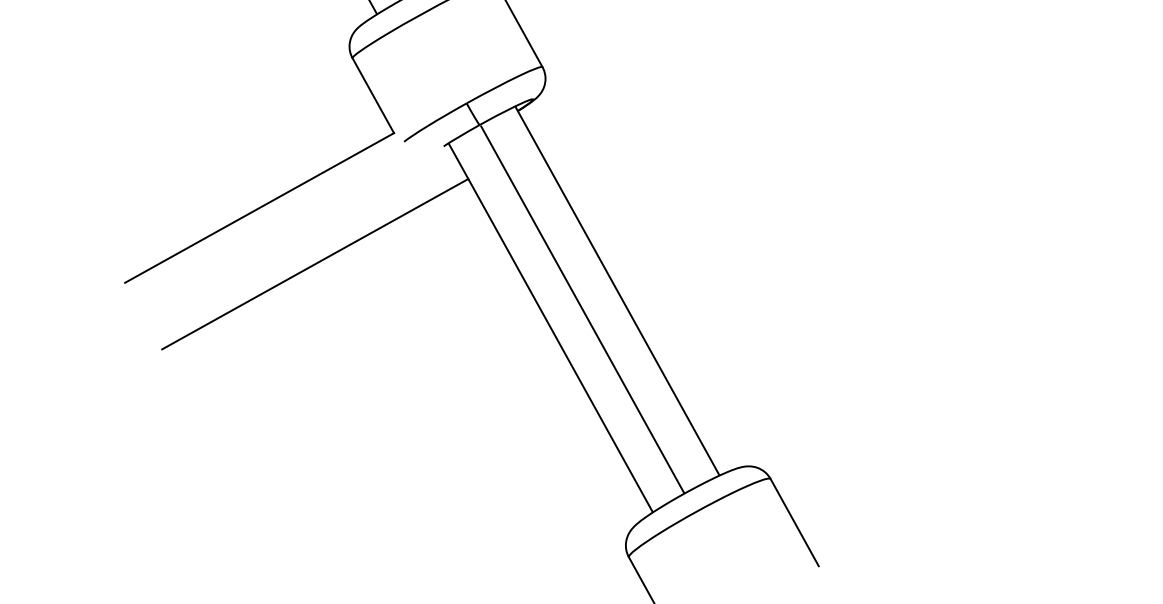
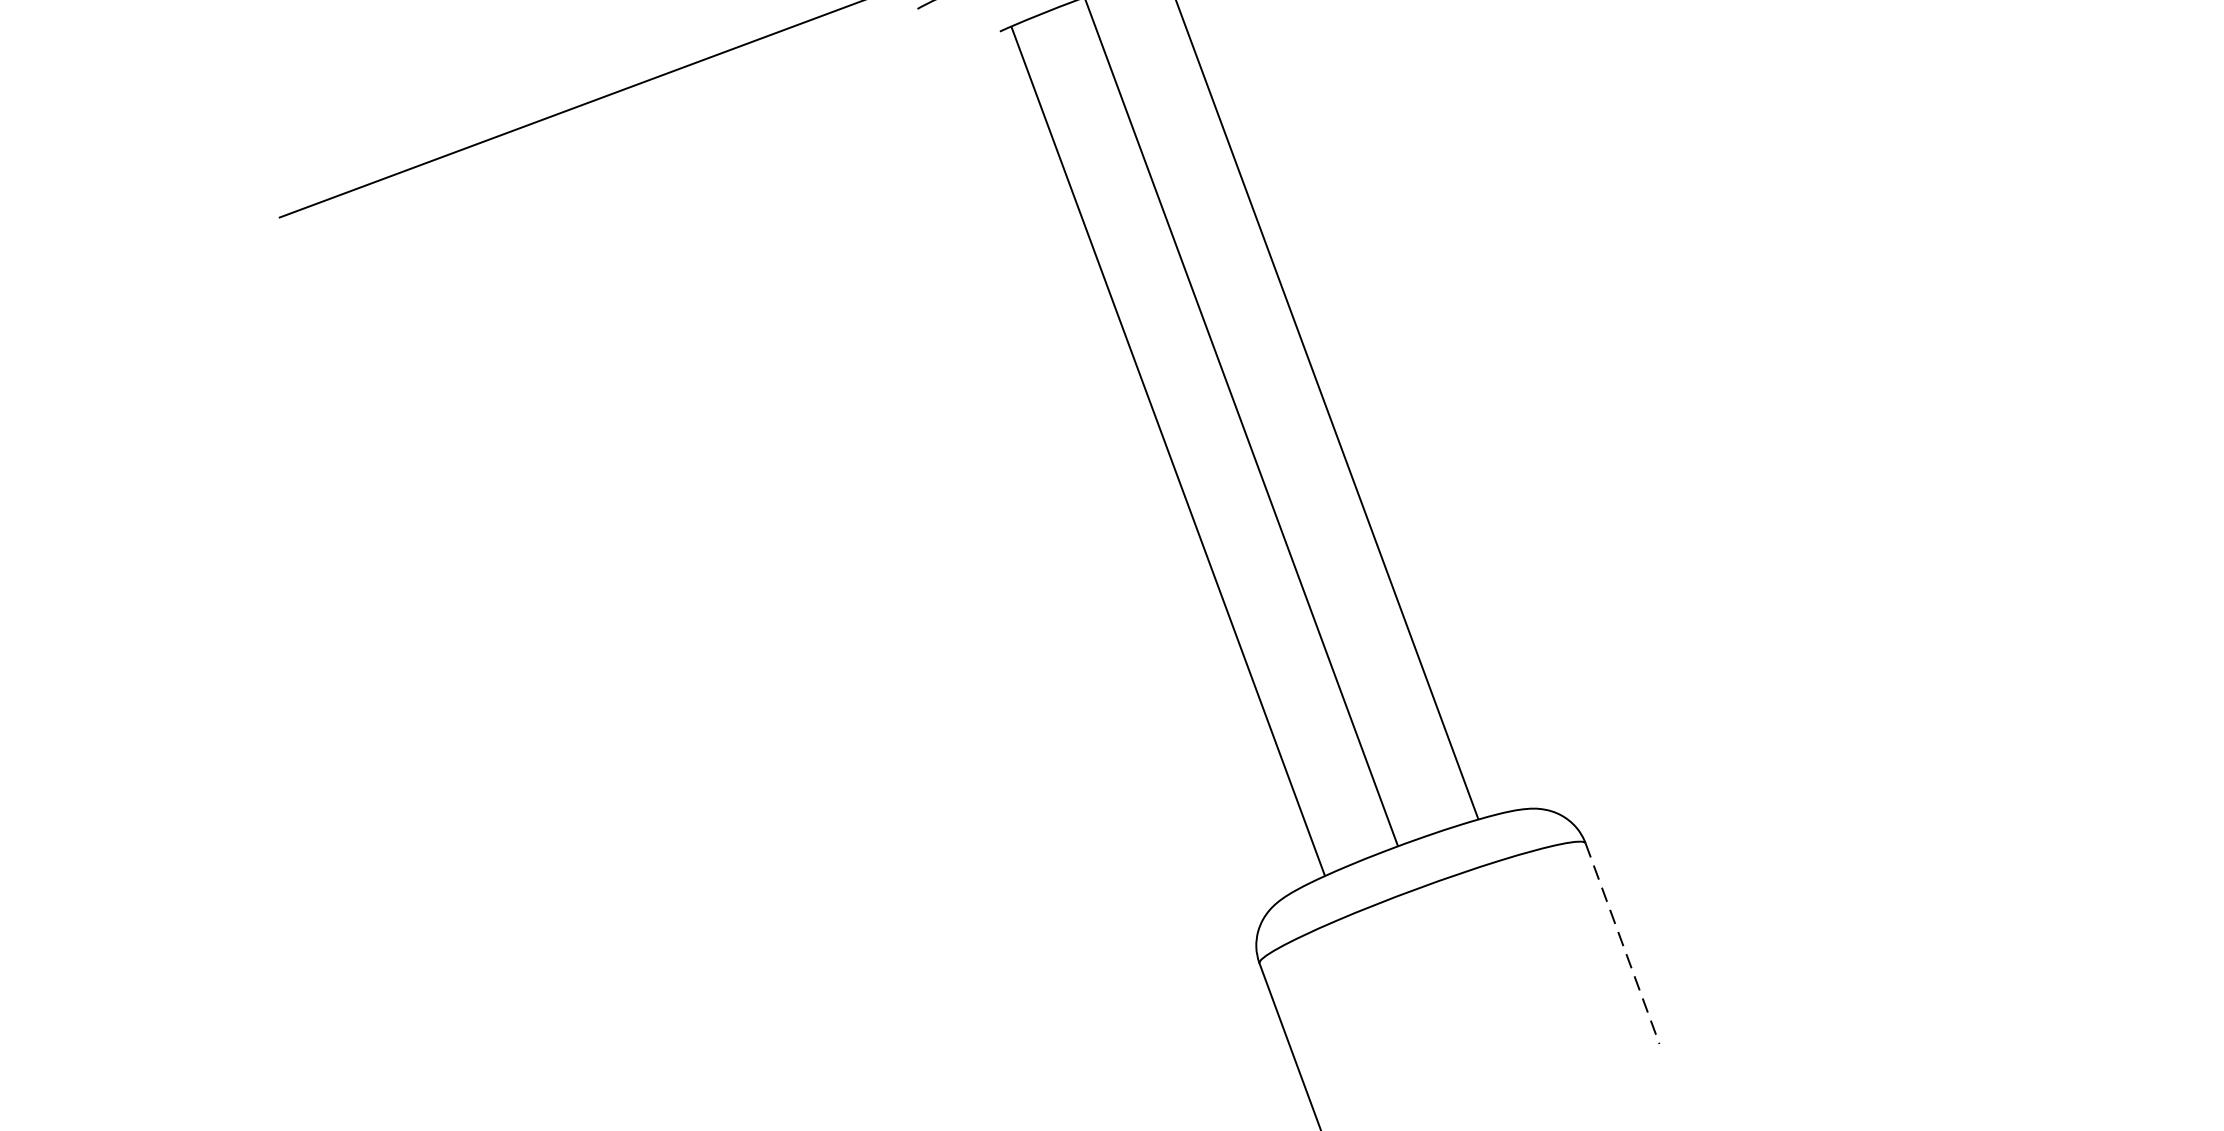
line: (315, 264) -> (689, 240), removed
line: (794, 522) -> (1622, 943), solid -> dashed

